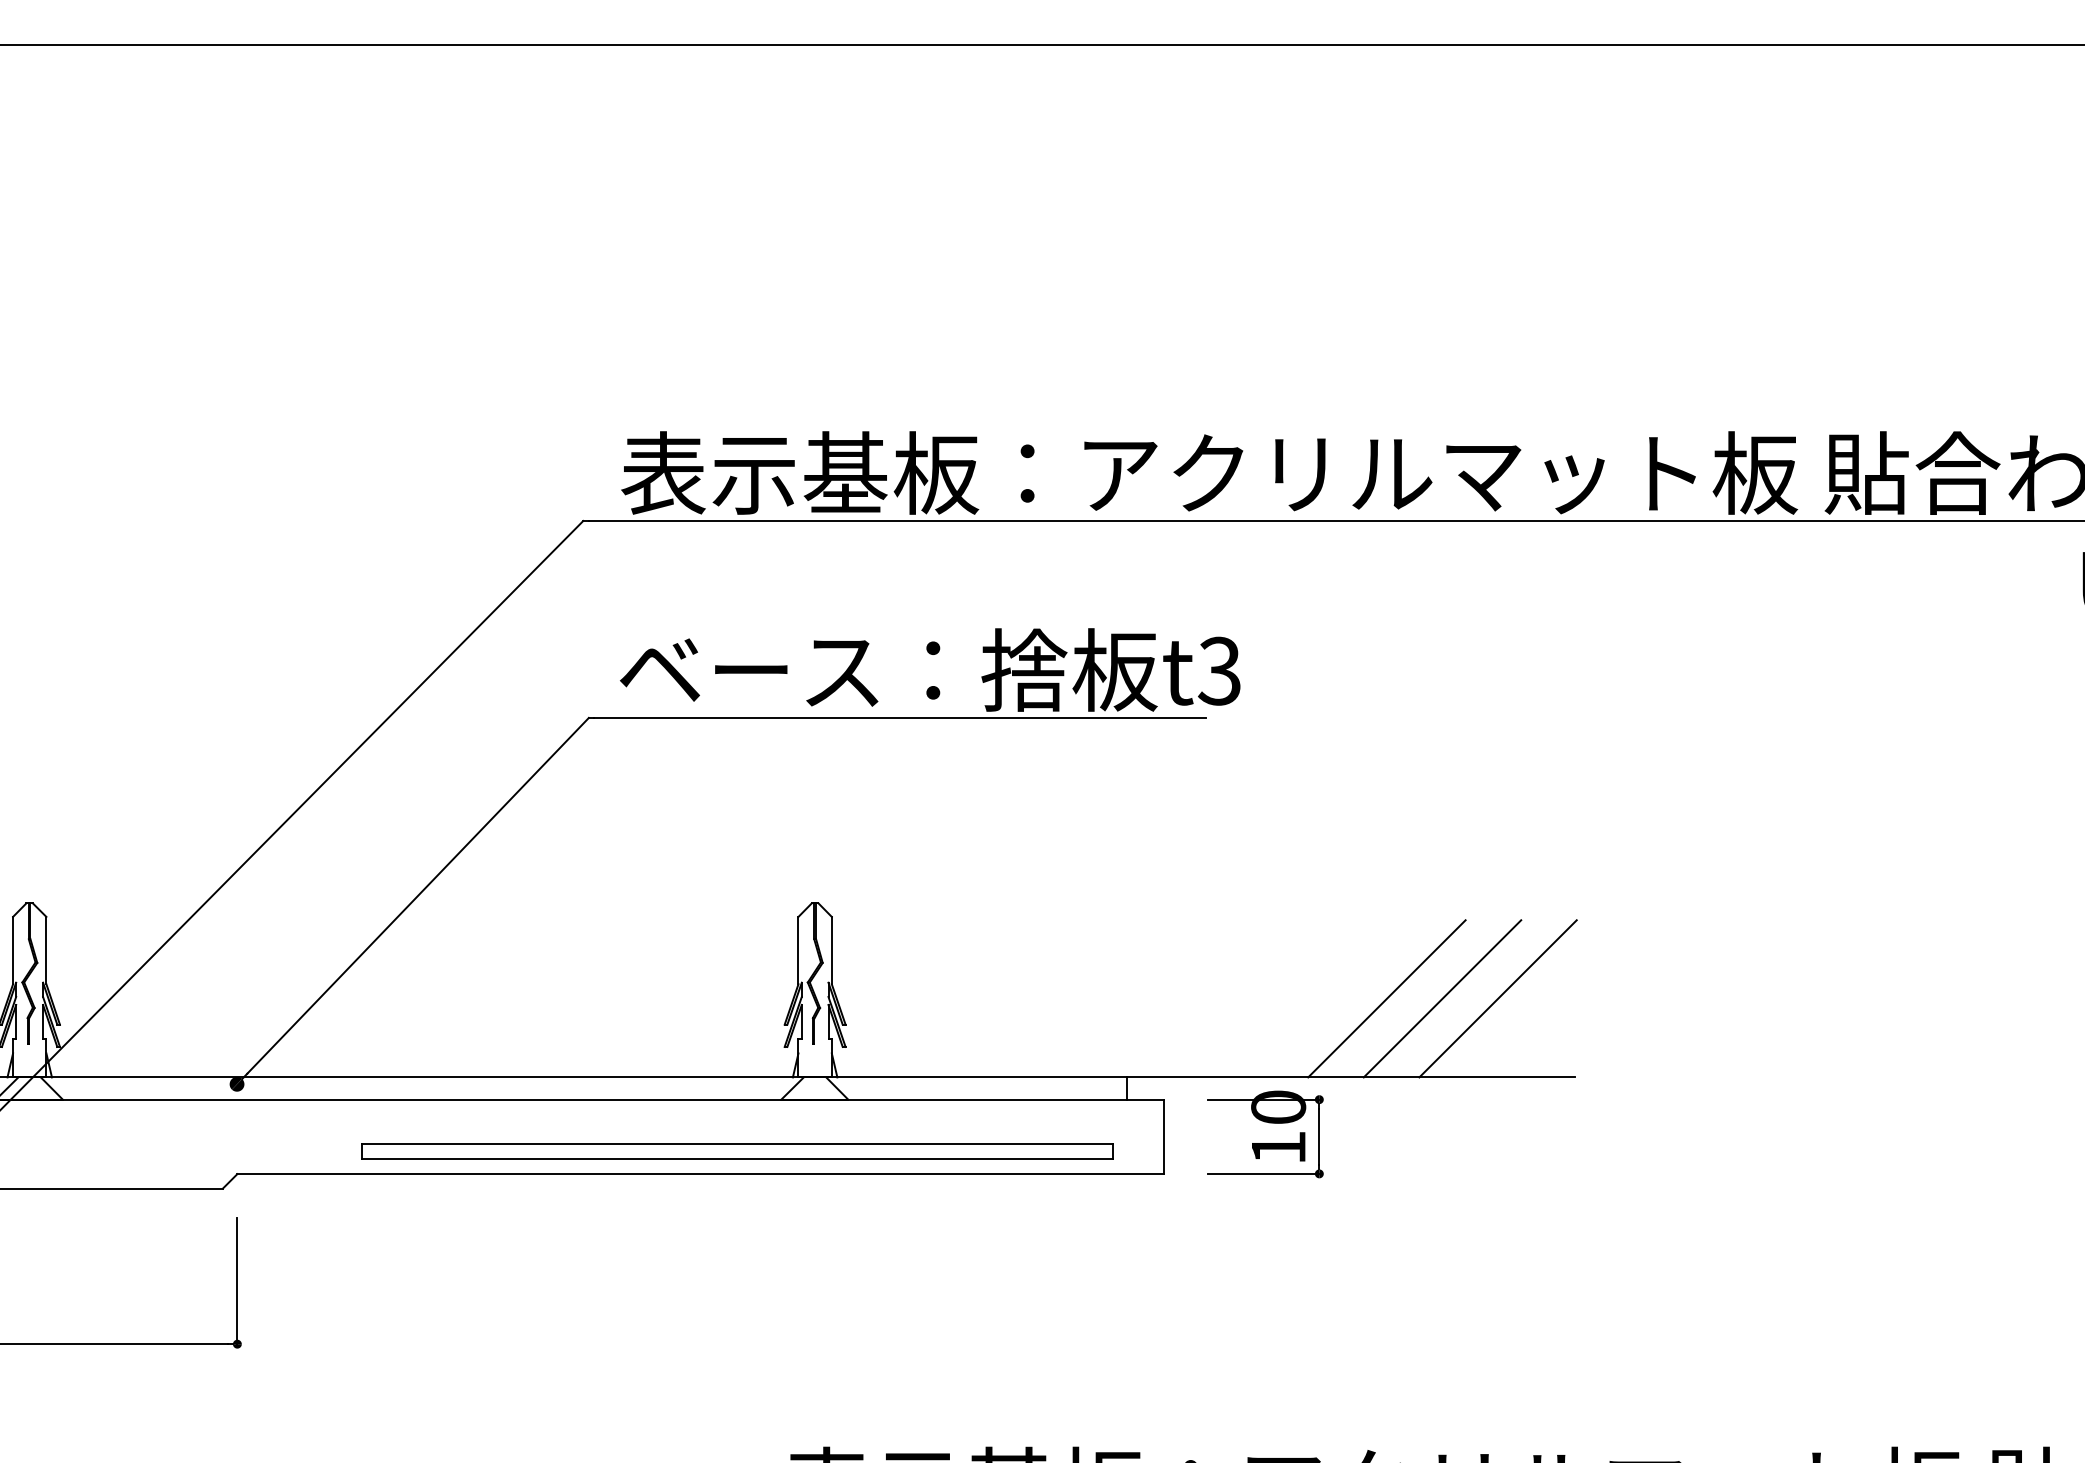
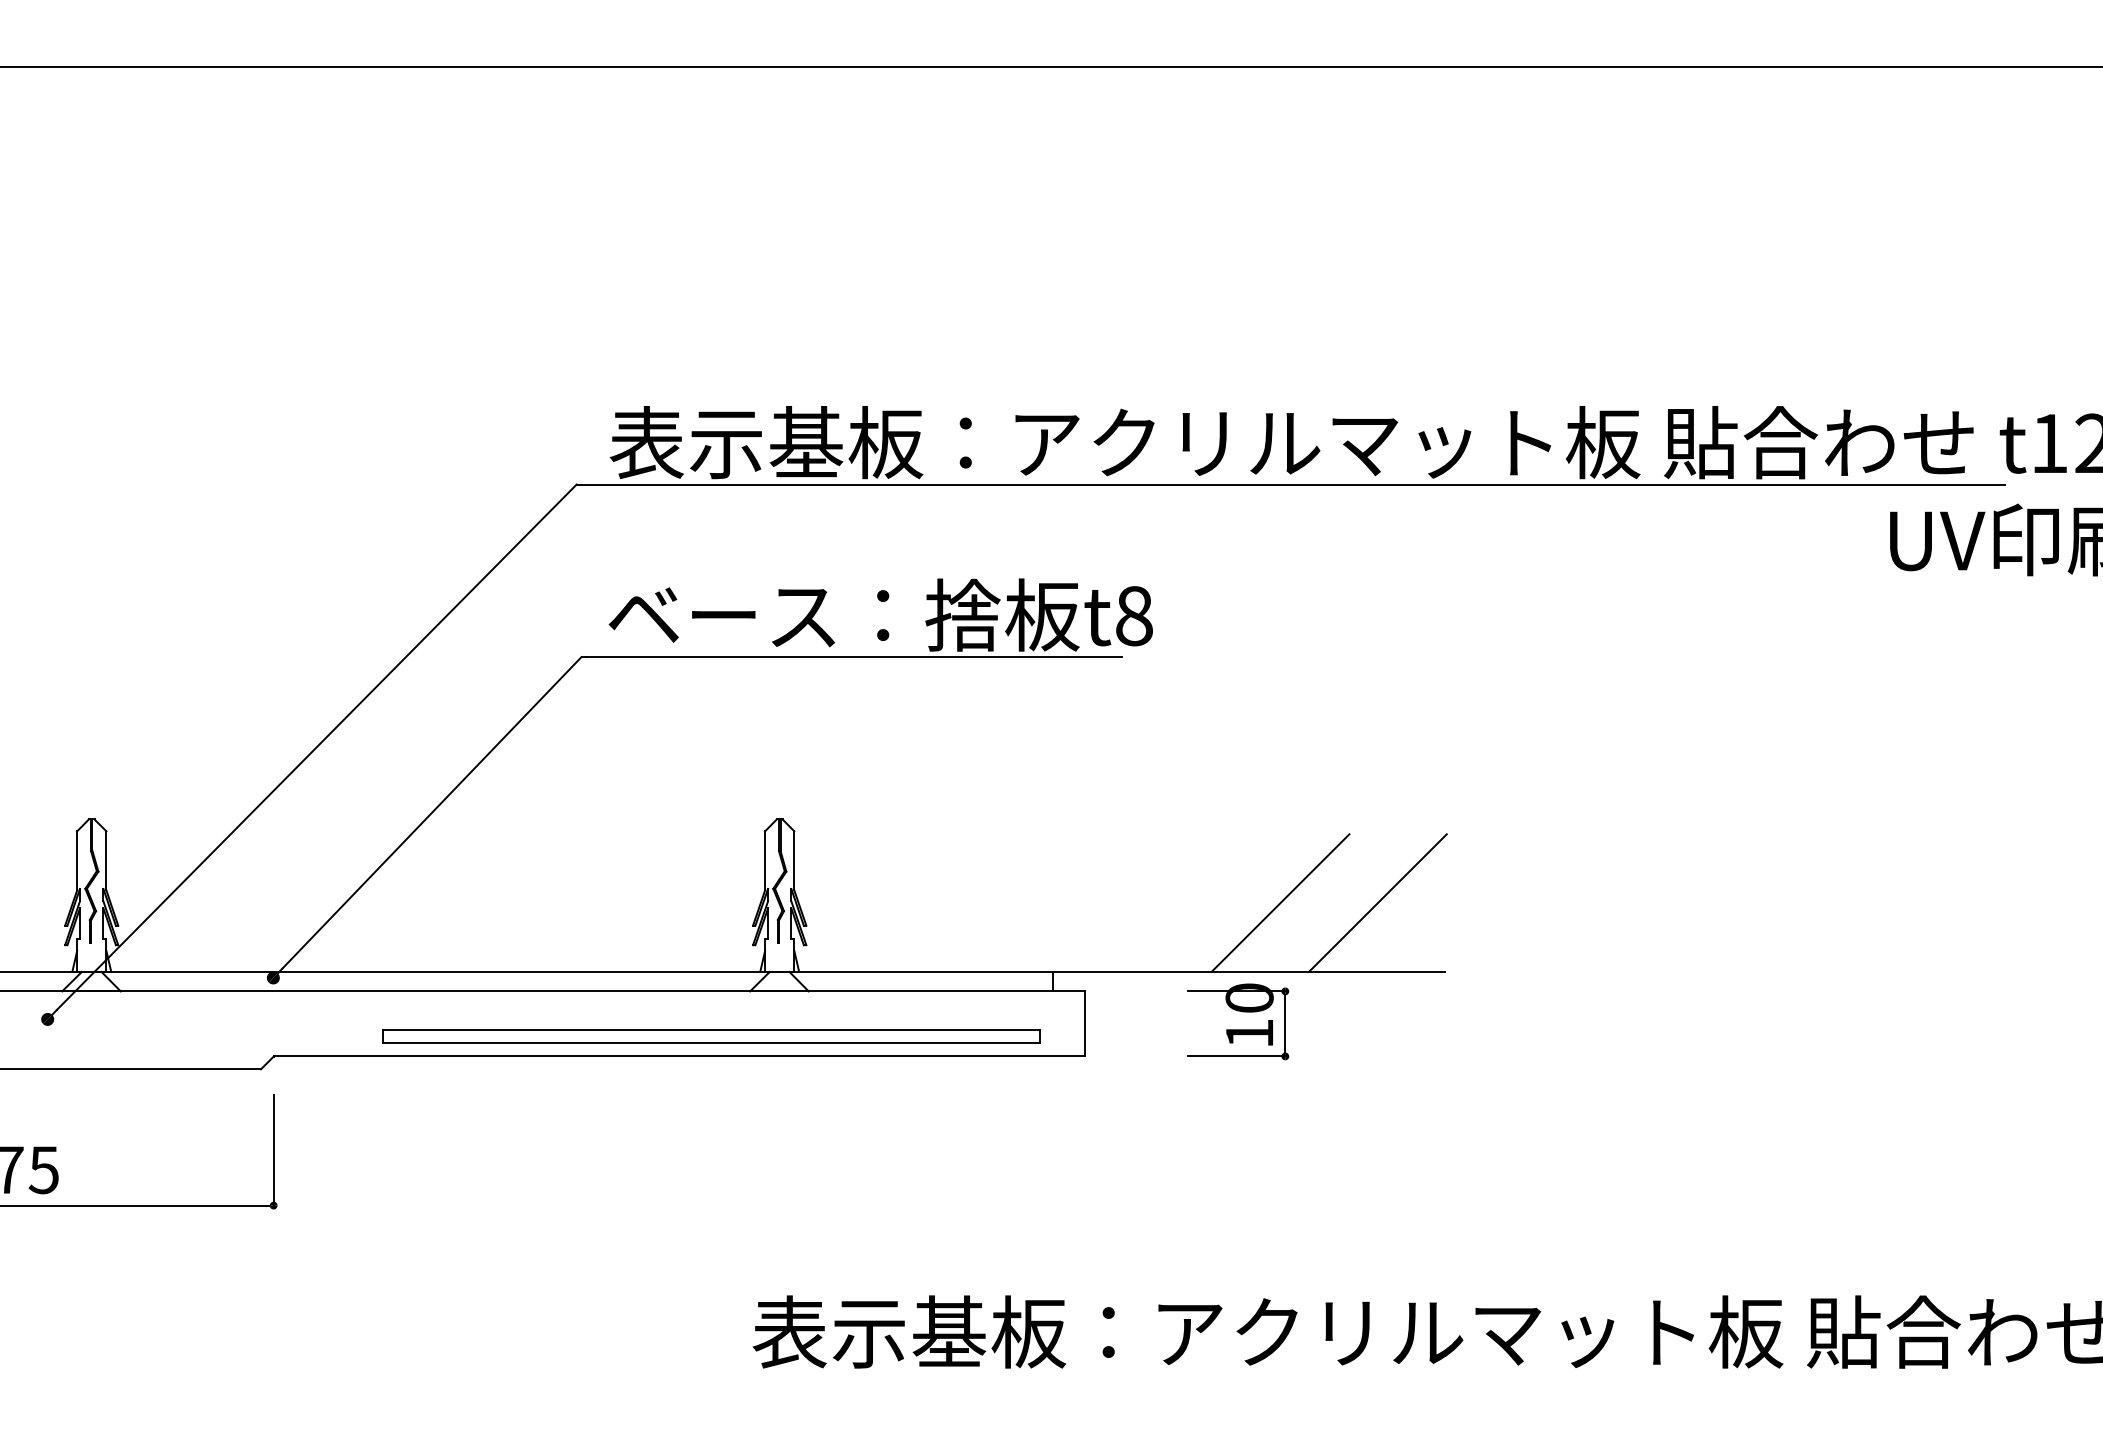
text: (1219, 671) -> (1133, 616), t3 -> t8
line: (1442, 998) -> (1329, 902), removed
part: (1265, 1143) -> (1238, 1029), moved

